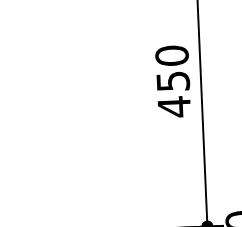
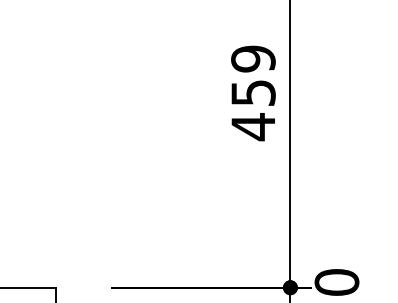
text: (172, 55) -> (253, 58), 450 -> 459

